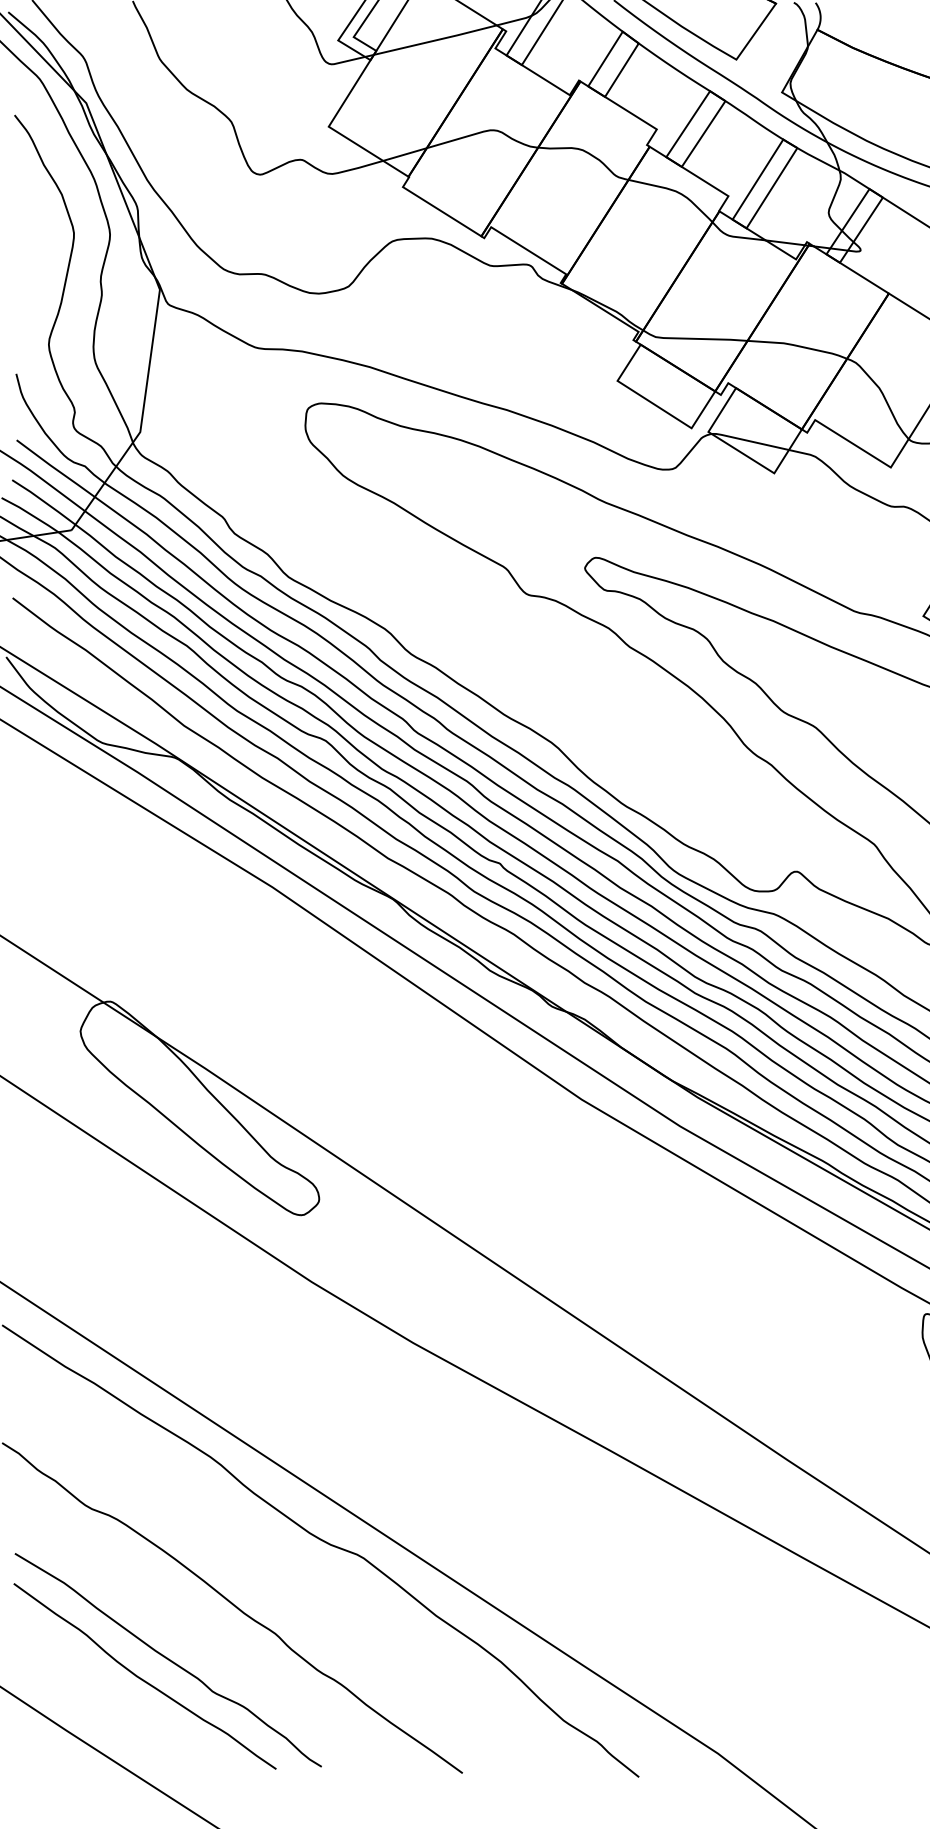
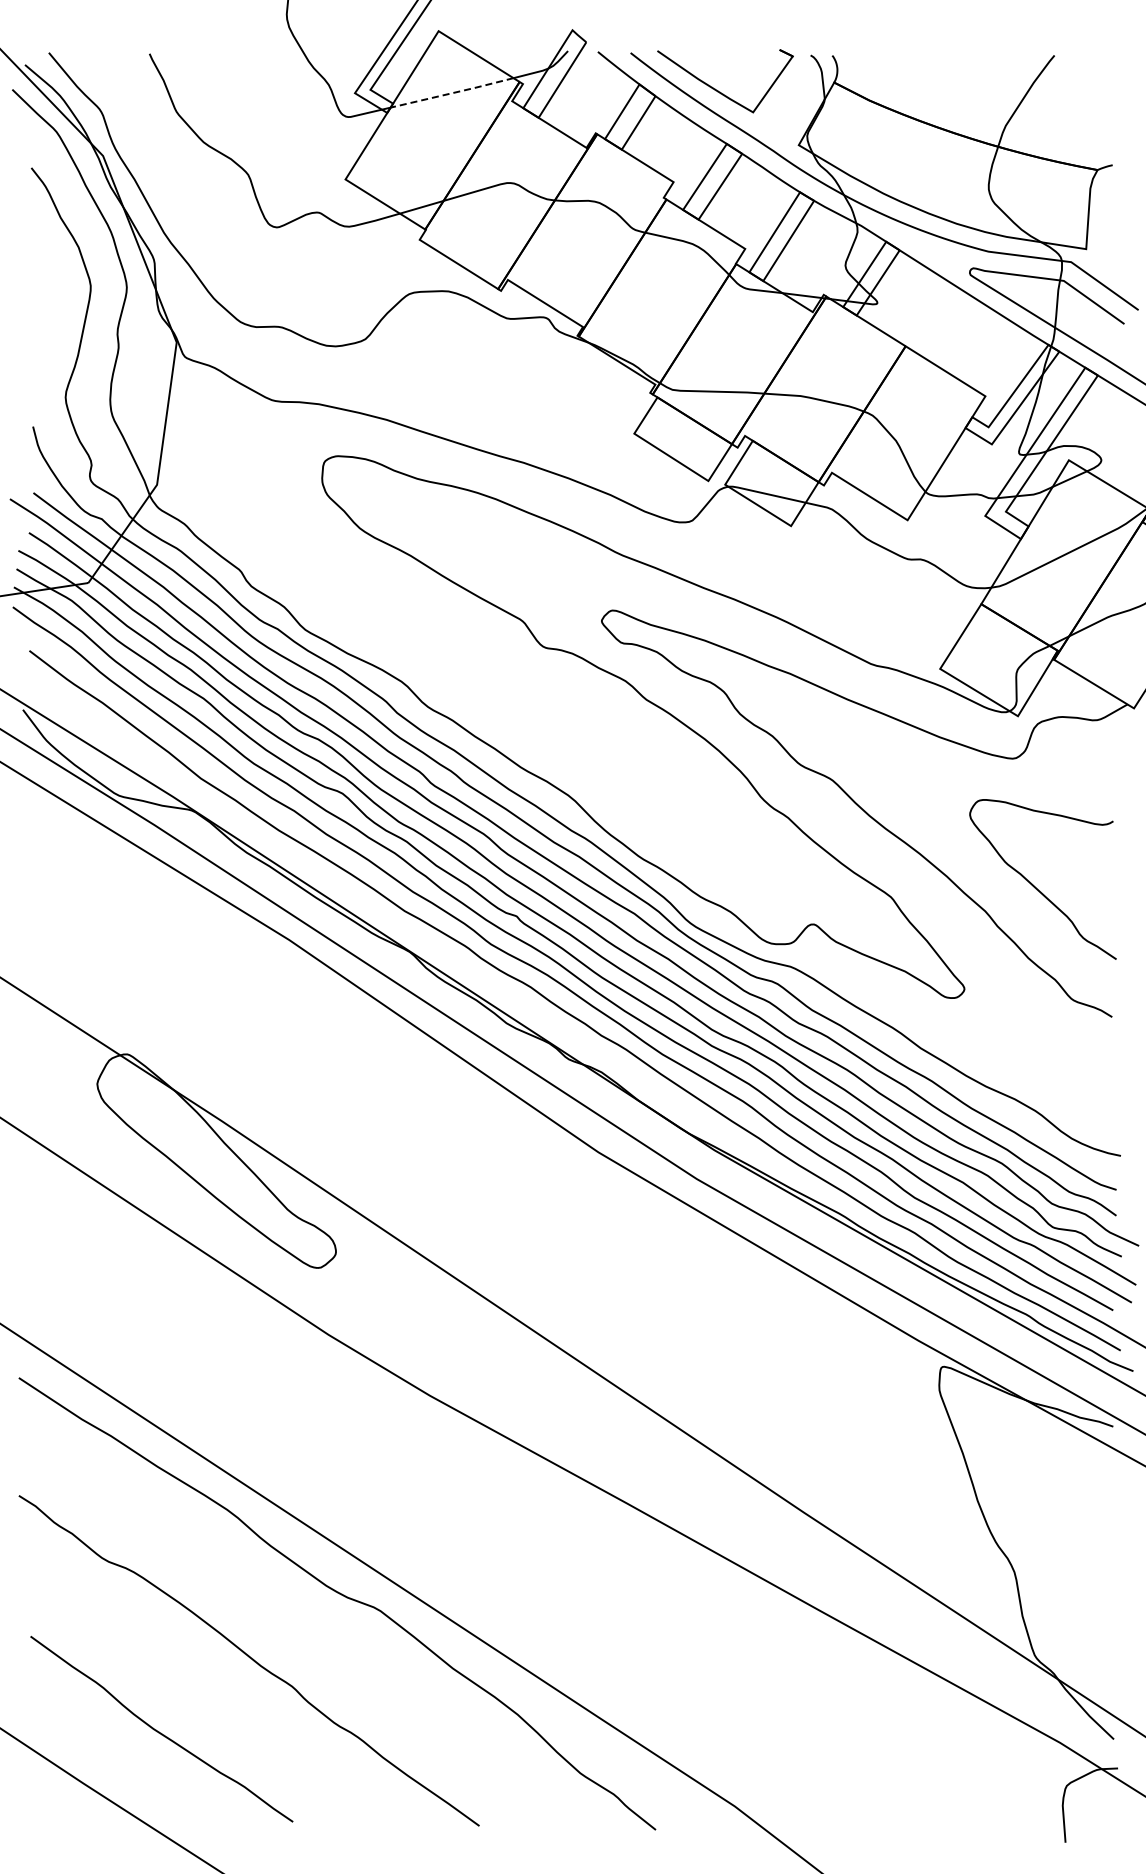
line: (435, 40) -> (452, 93), solid -> dashed
curve: (167, 1659) -> (184, 1712), removed

